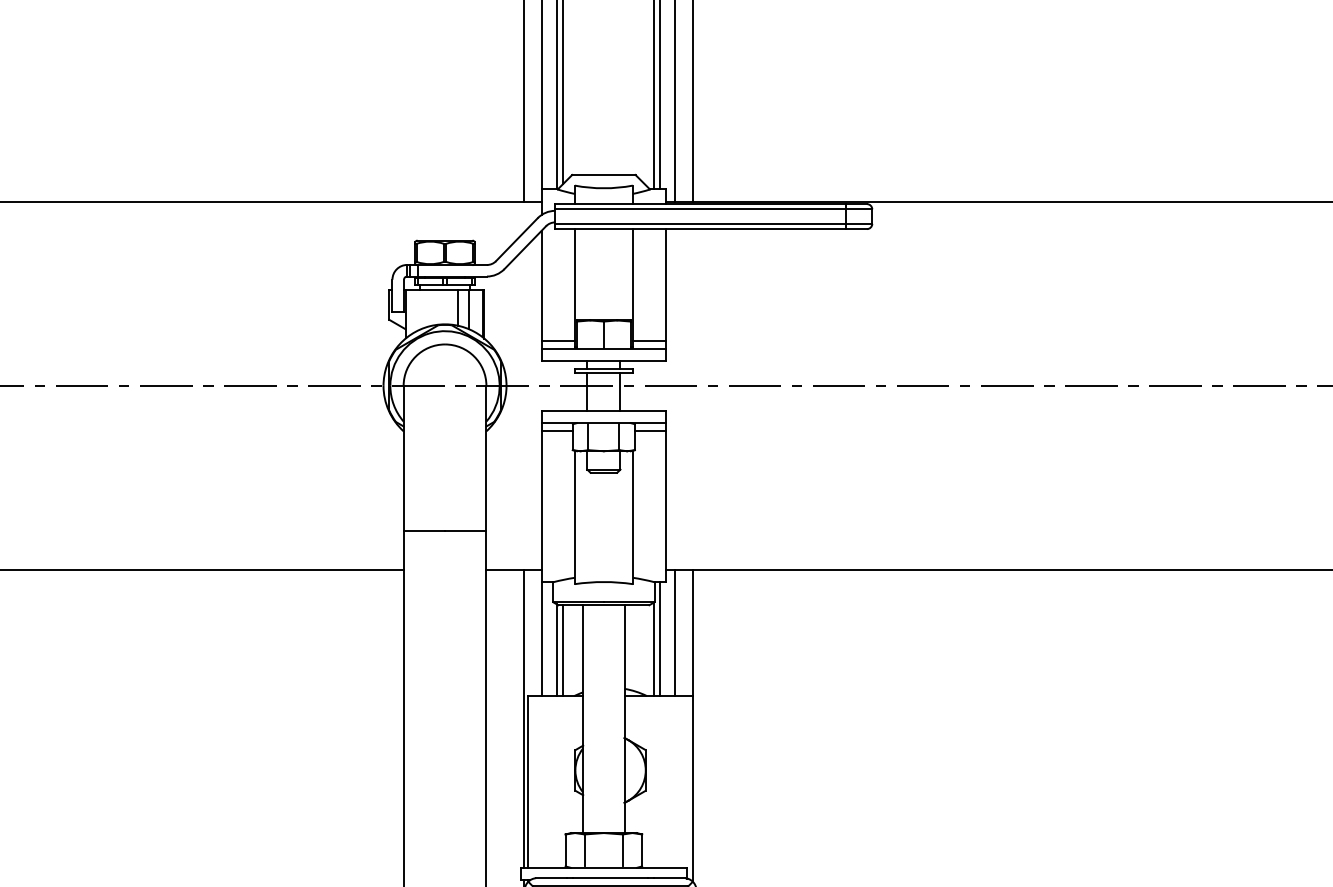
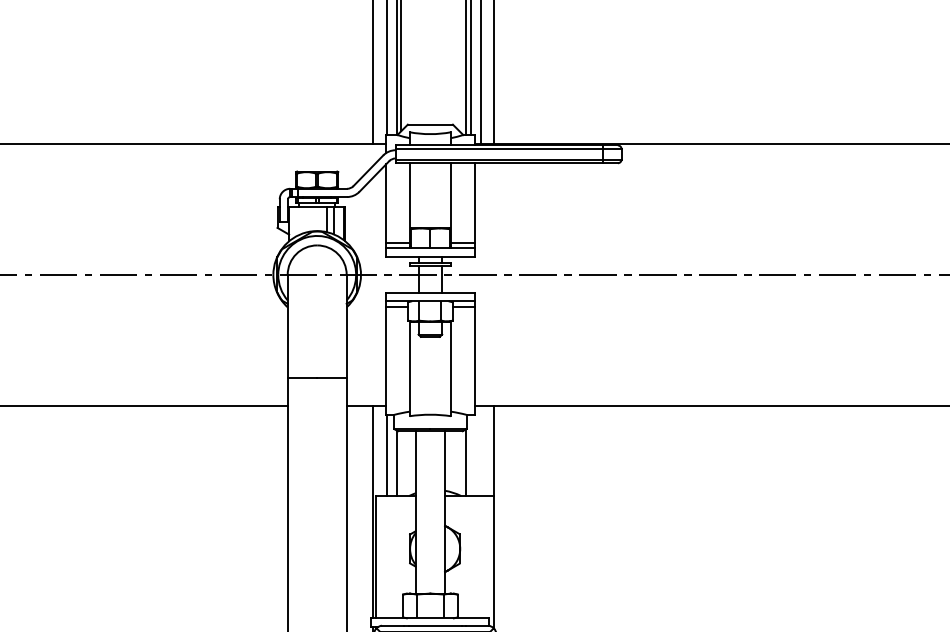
line: (674, 632) -> (480, 450), removed
line: (660, 639) -> (470, 455), removed
line: (562, 650) -> (400, 463), removed

